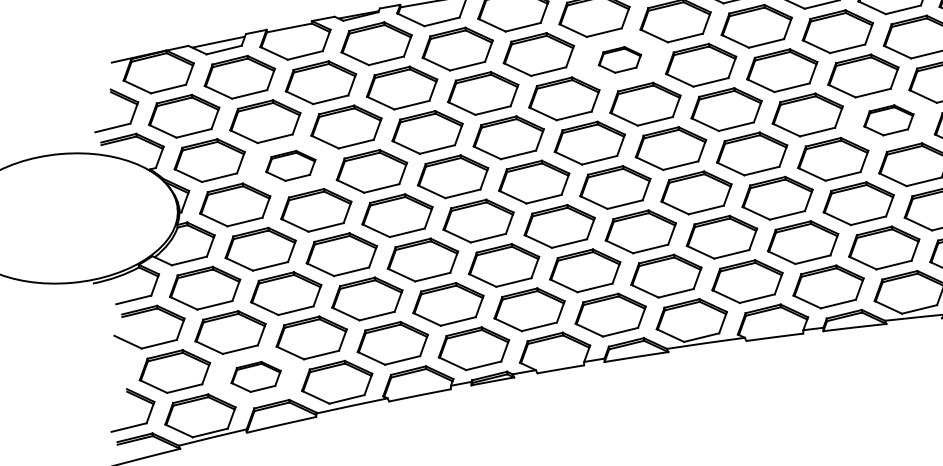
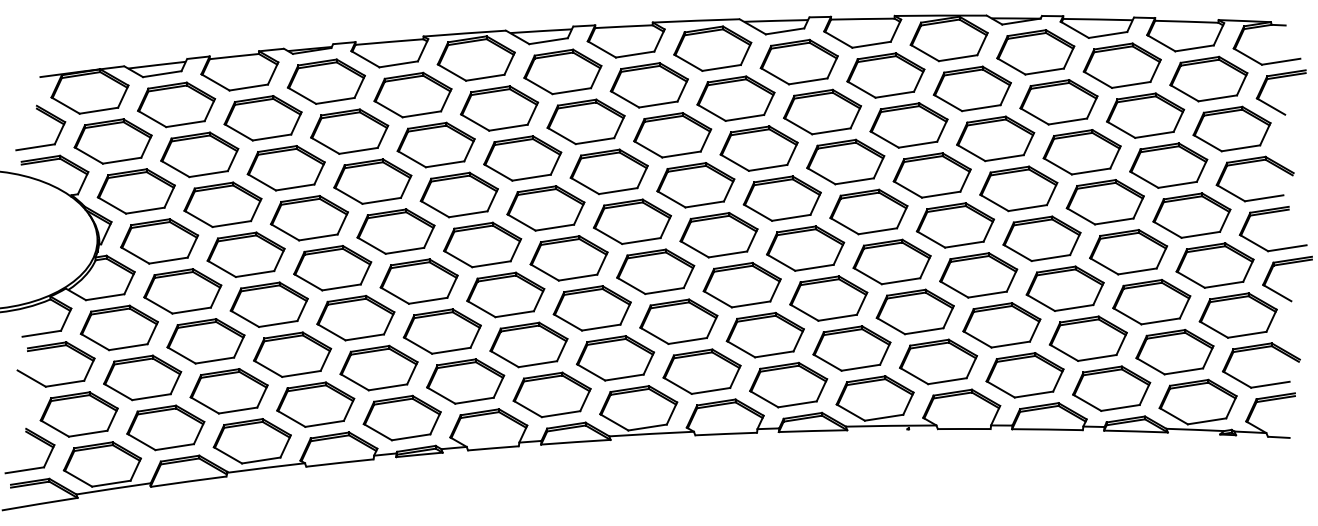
part: (619, 59) -> (585, 121), size x1.67
part: (888, 119) -> (868, 211), size x1.43
part: (290, 165) -> (222, 204), size x1.43
part: (255, 376) -> (165, 427), size x1.43

